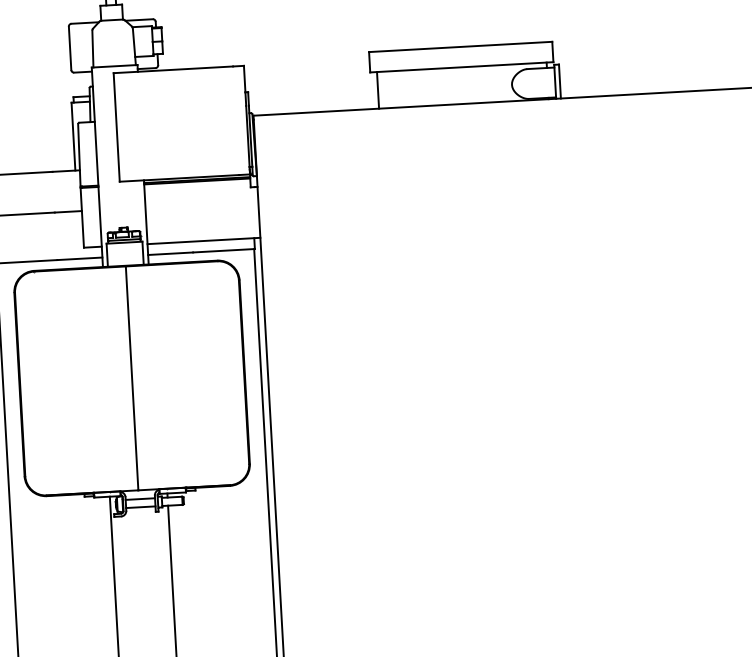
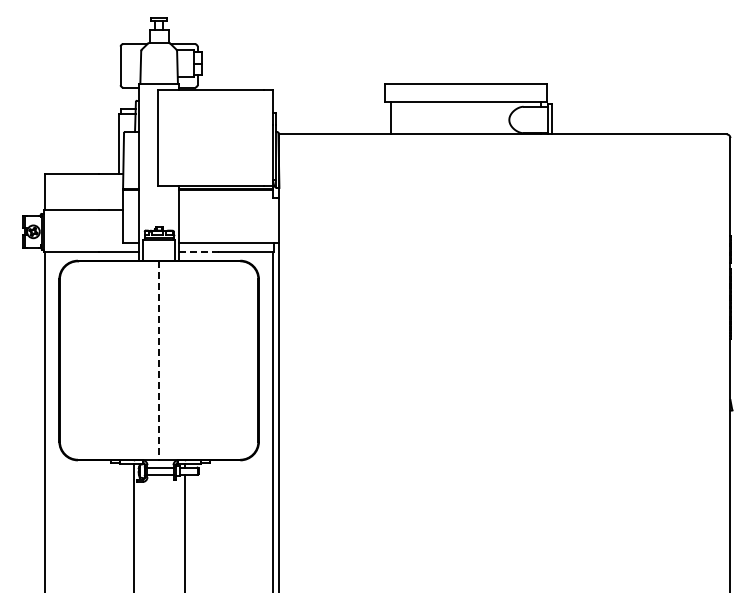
line: (170, 253) -> (199, 252), solid -> dashed
line: (132, 379) -> (159, 361), solid -> dashed

